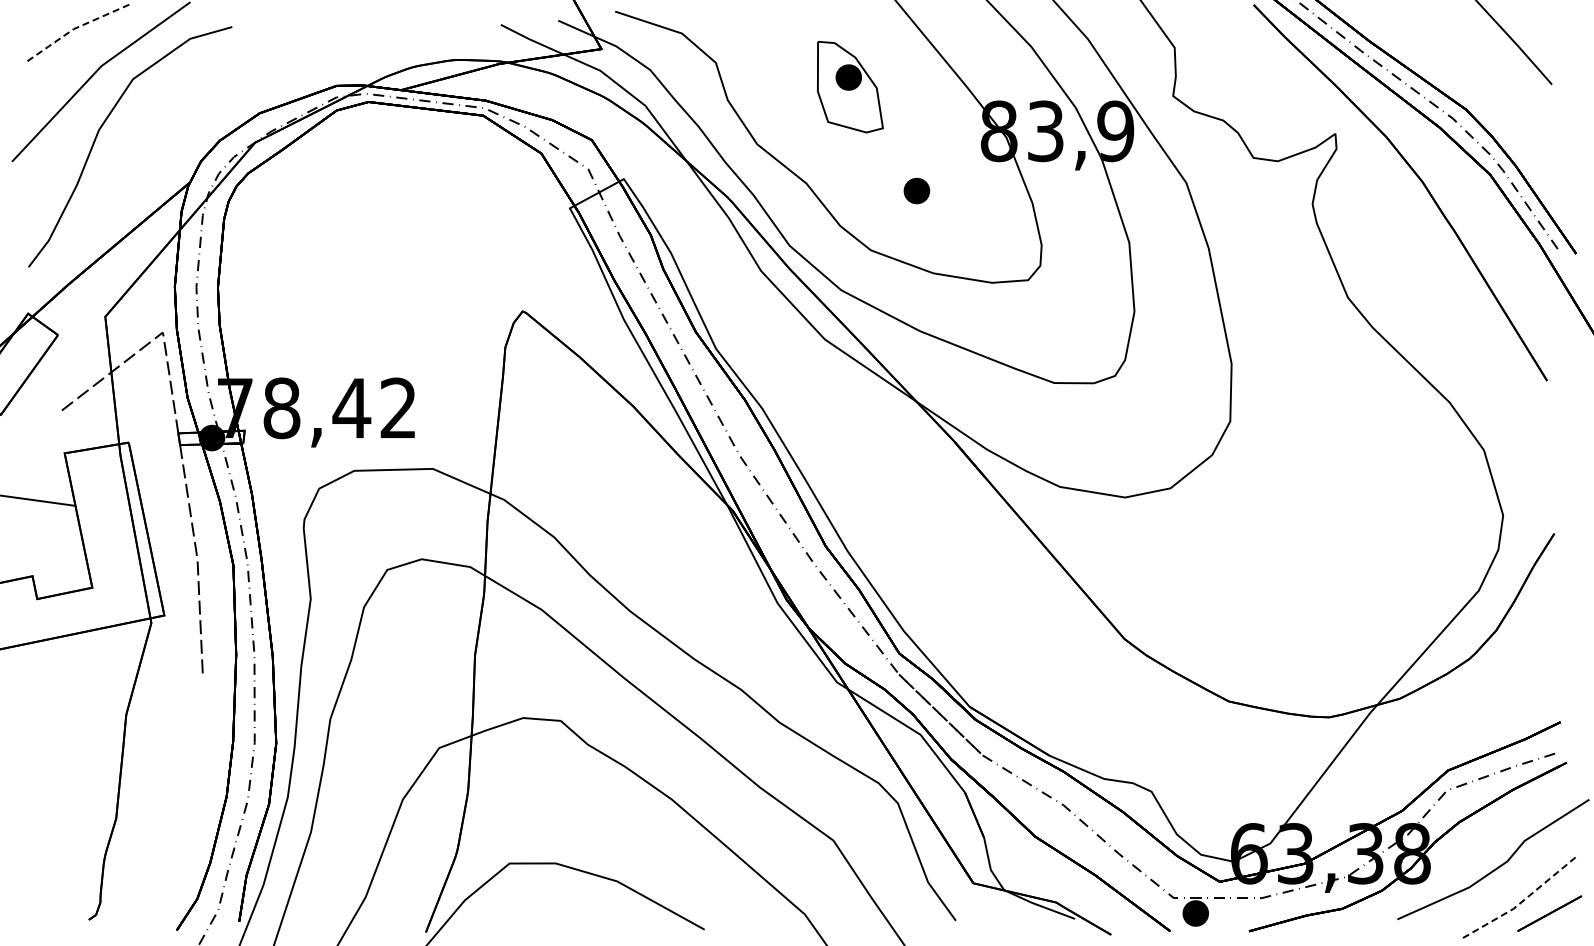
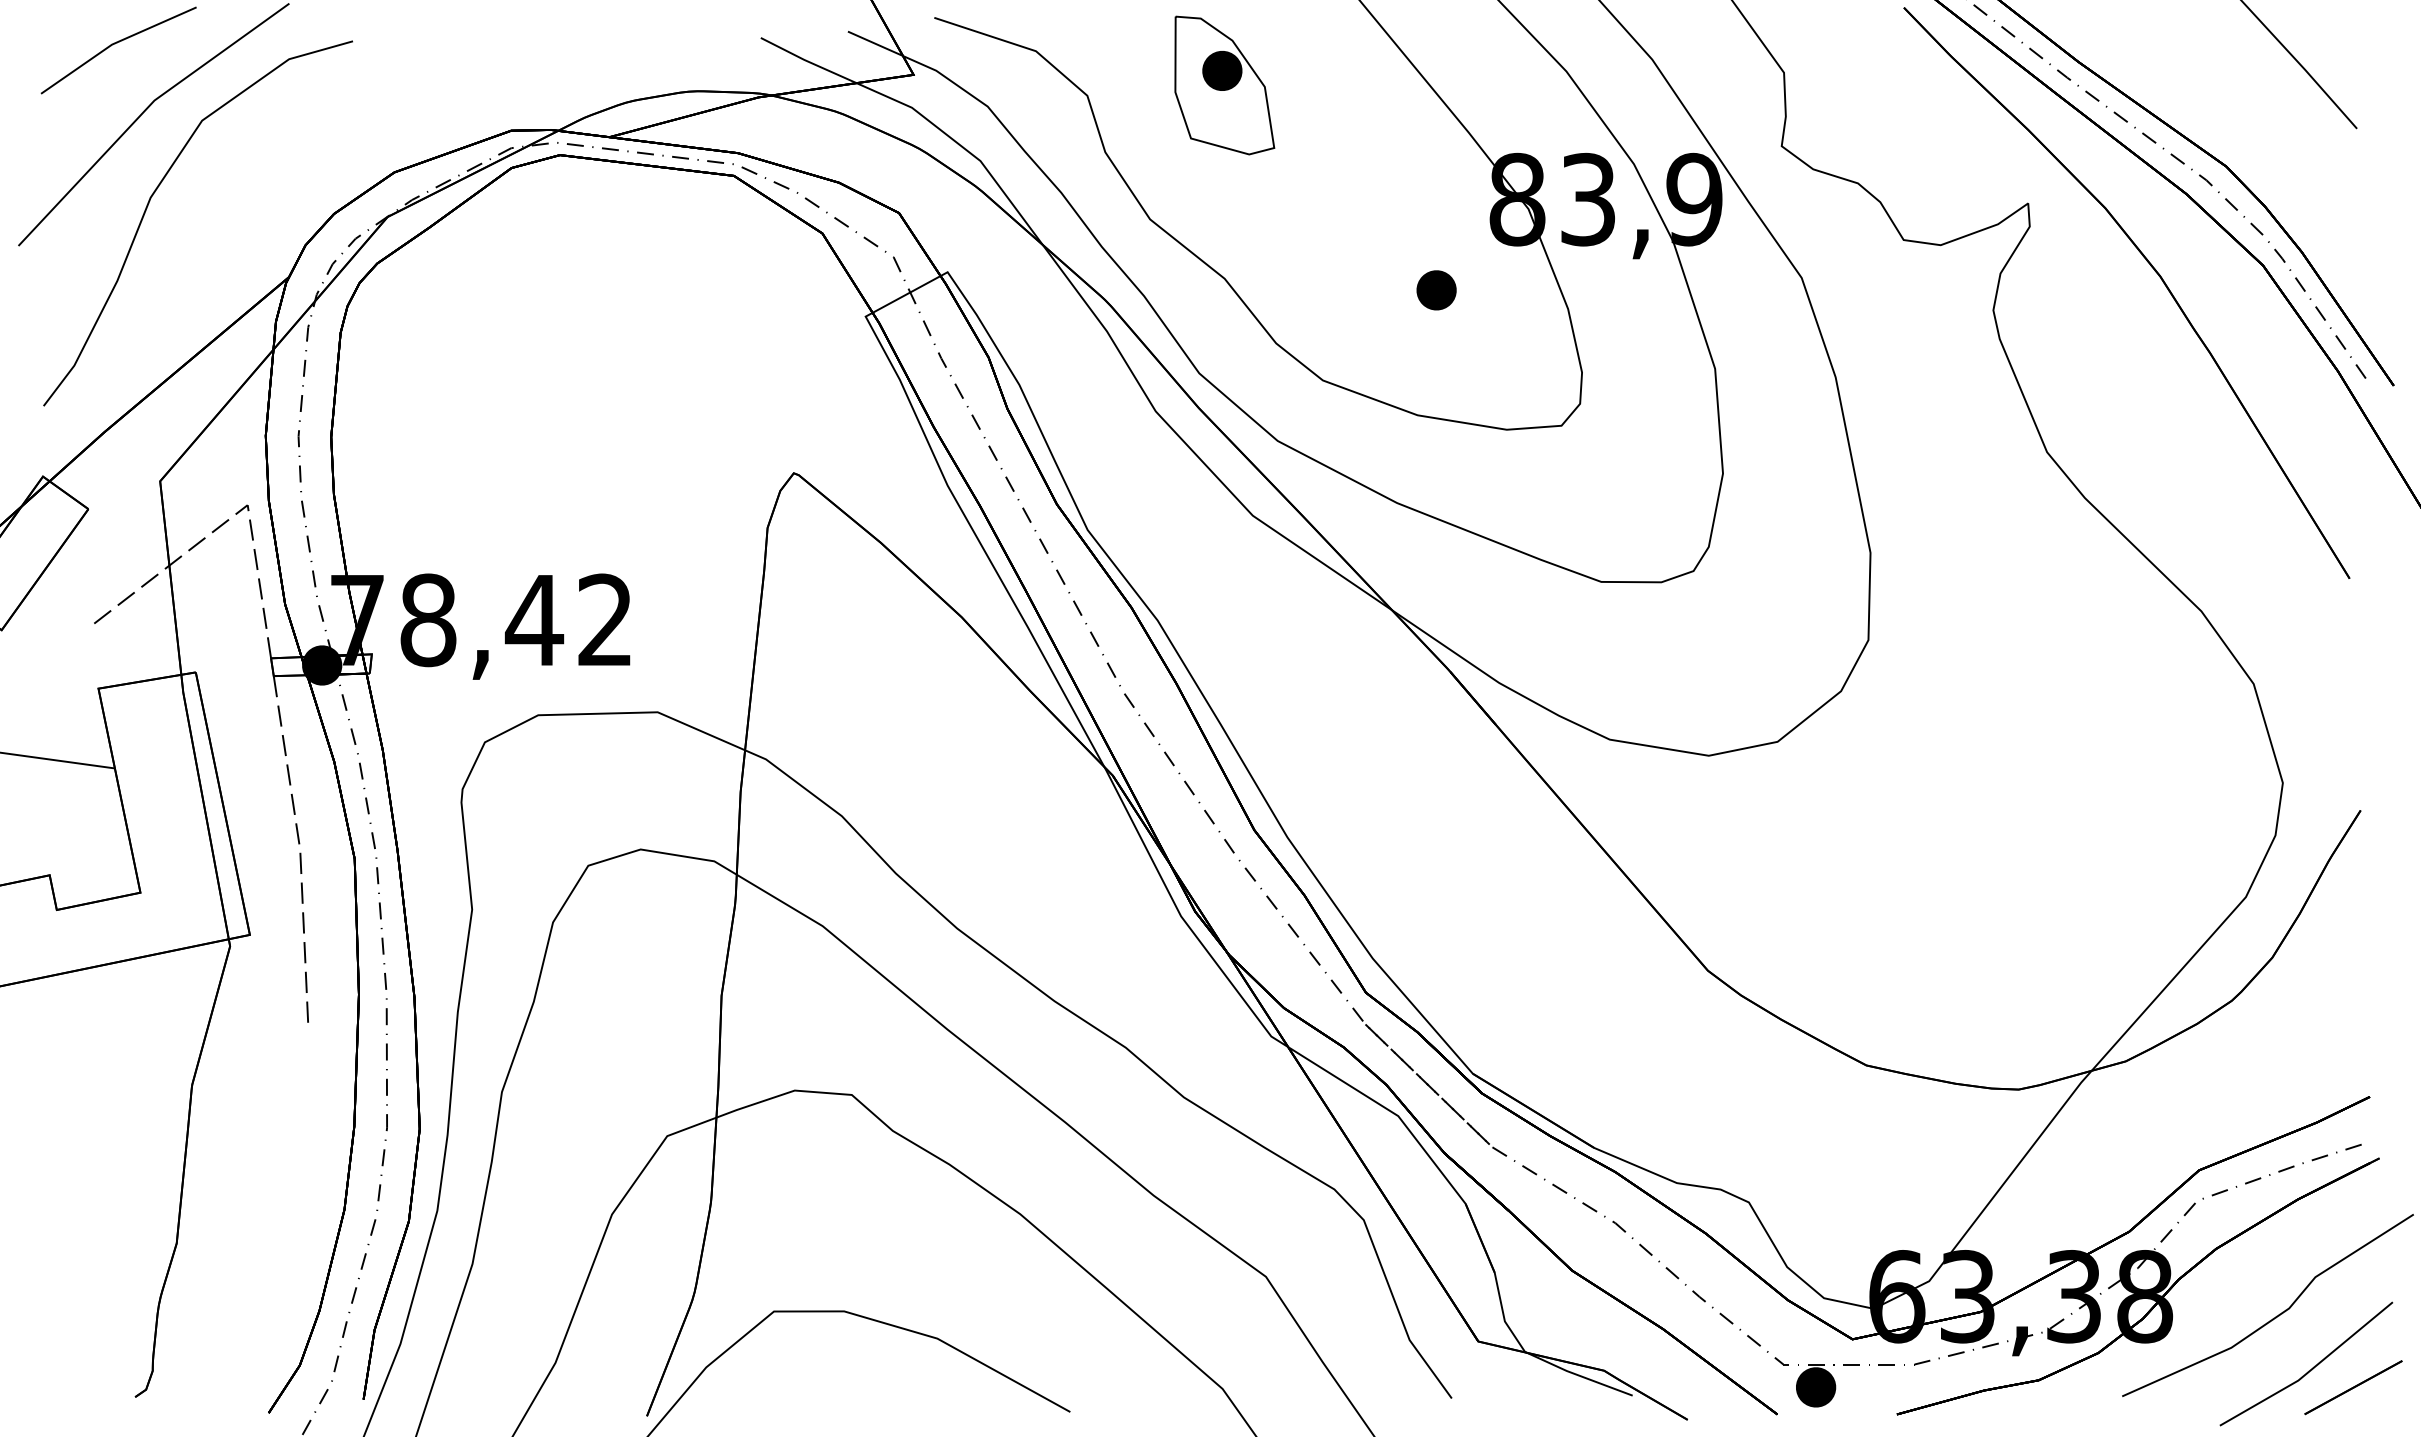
line: (74, 28) -> (113, 43), dashed -> solid
part: (850, 86) -> (1224, 84), moved
part: (916, 190) -> (1435, 289), moved
line: (1521, 902) -> (2310, 1370), dashed -> solid

